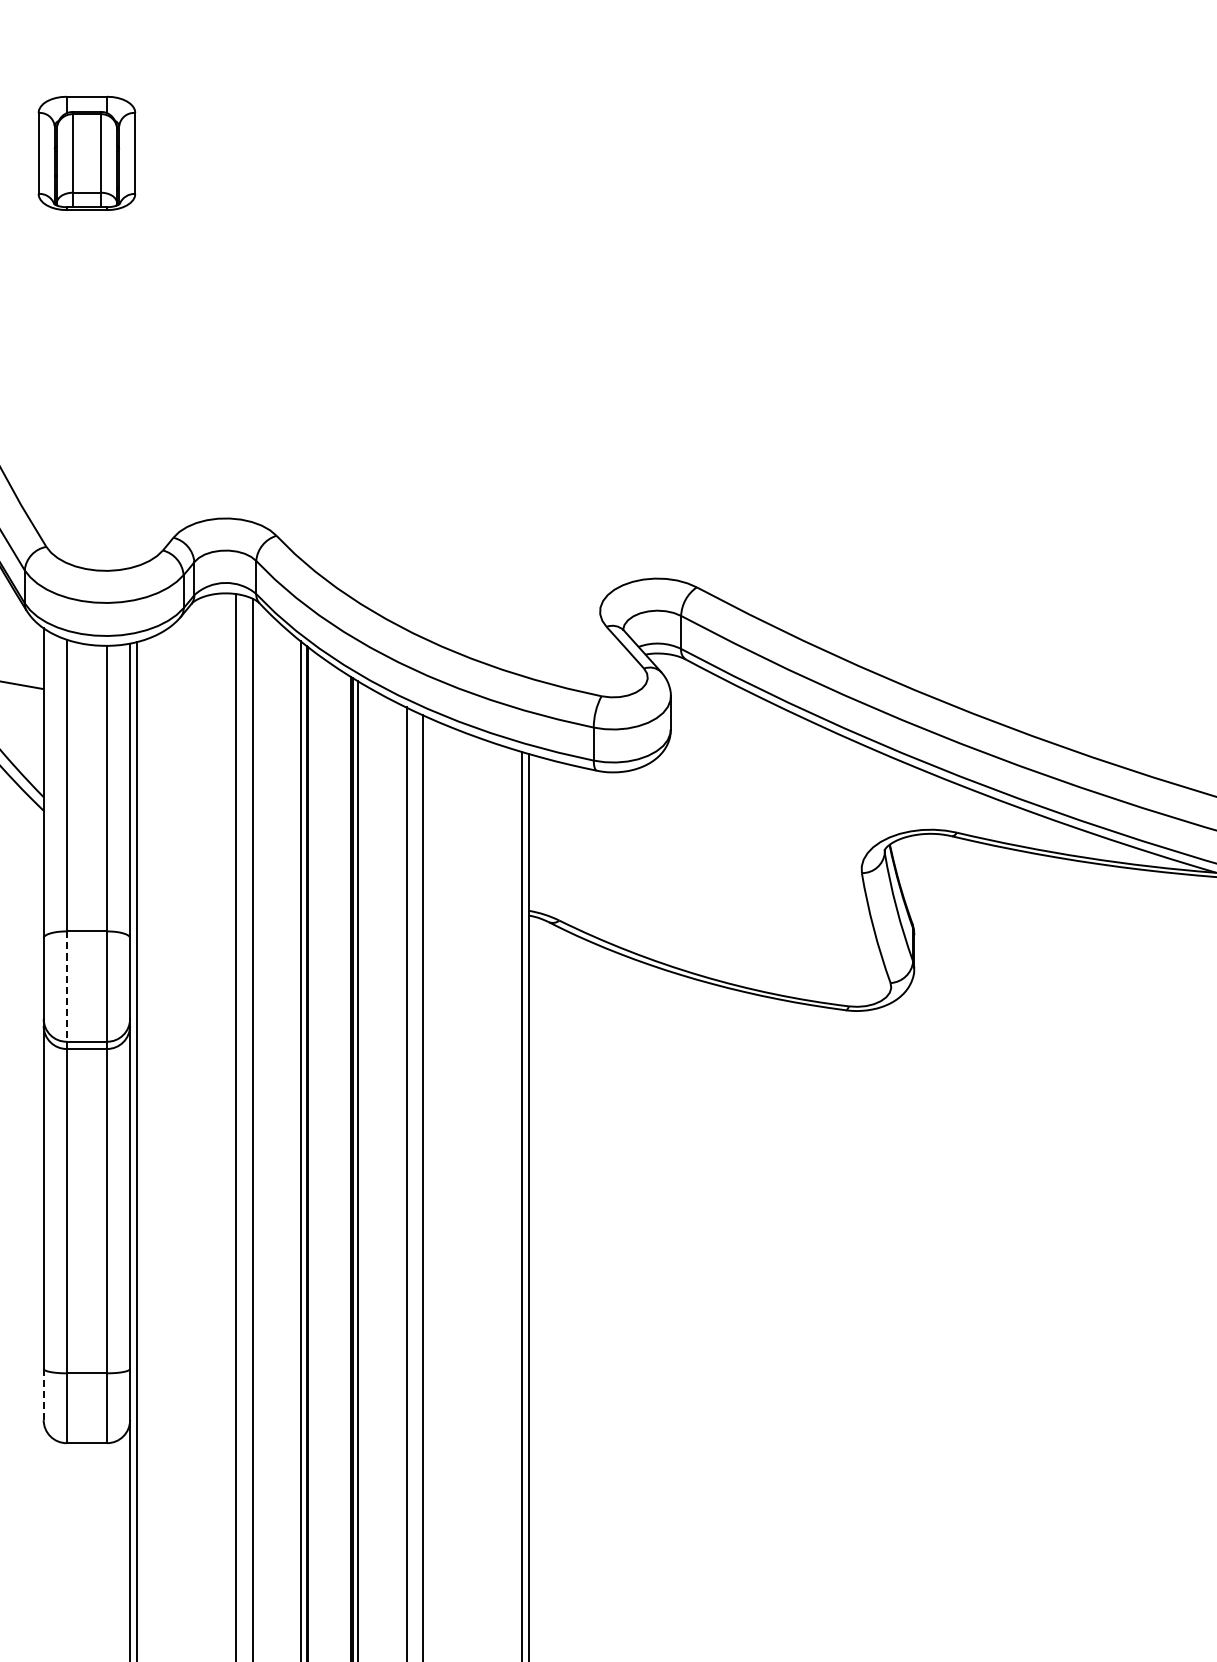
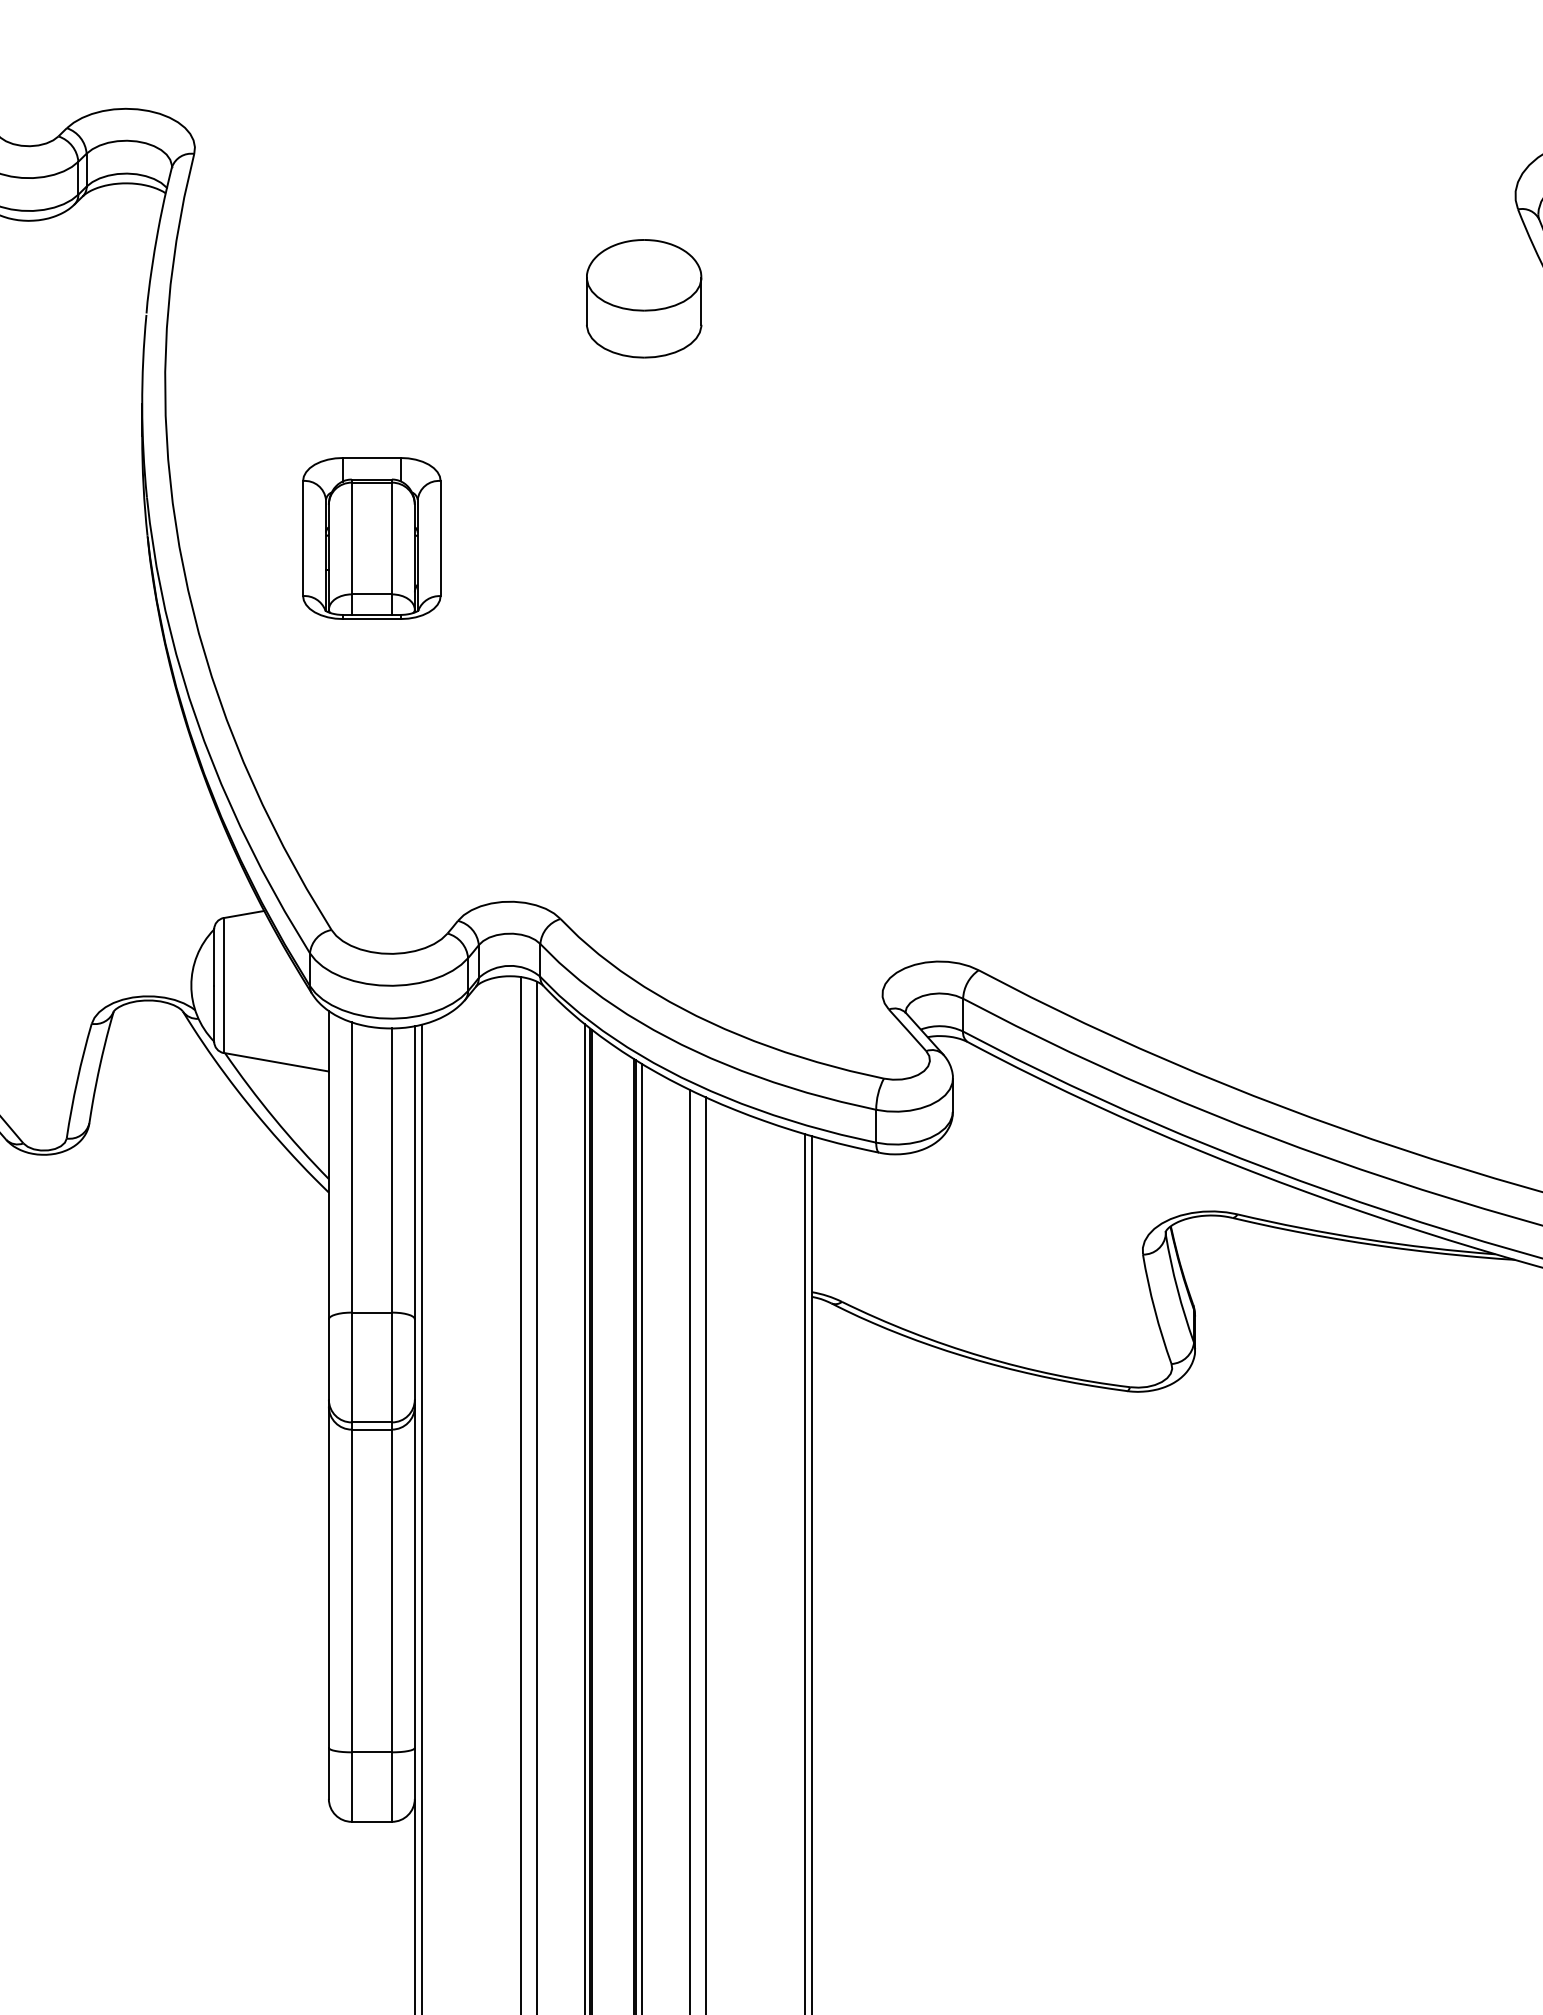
part: (86, 153) -> (371, 538), size x1.43
line: (66, 986) -> (351, 1367), dashed -> solid
line: (43, 1393) -> (328, 1772), dashed -> solid

